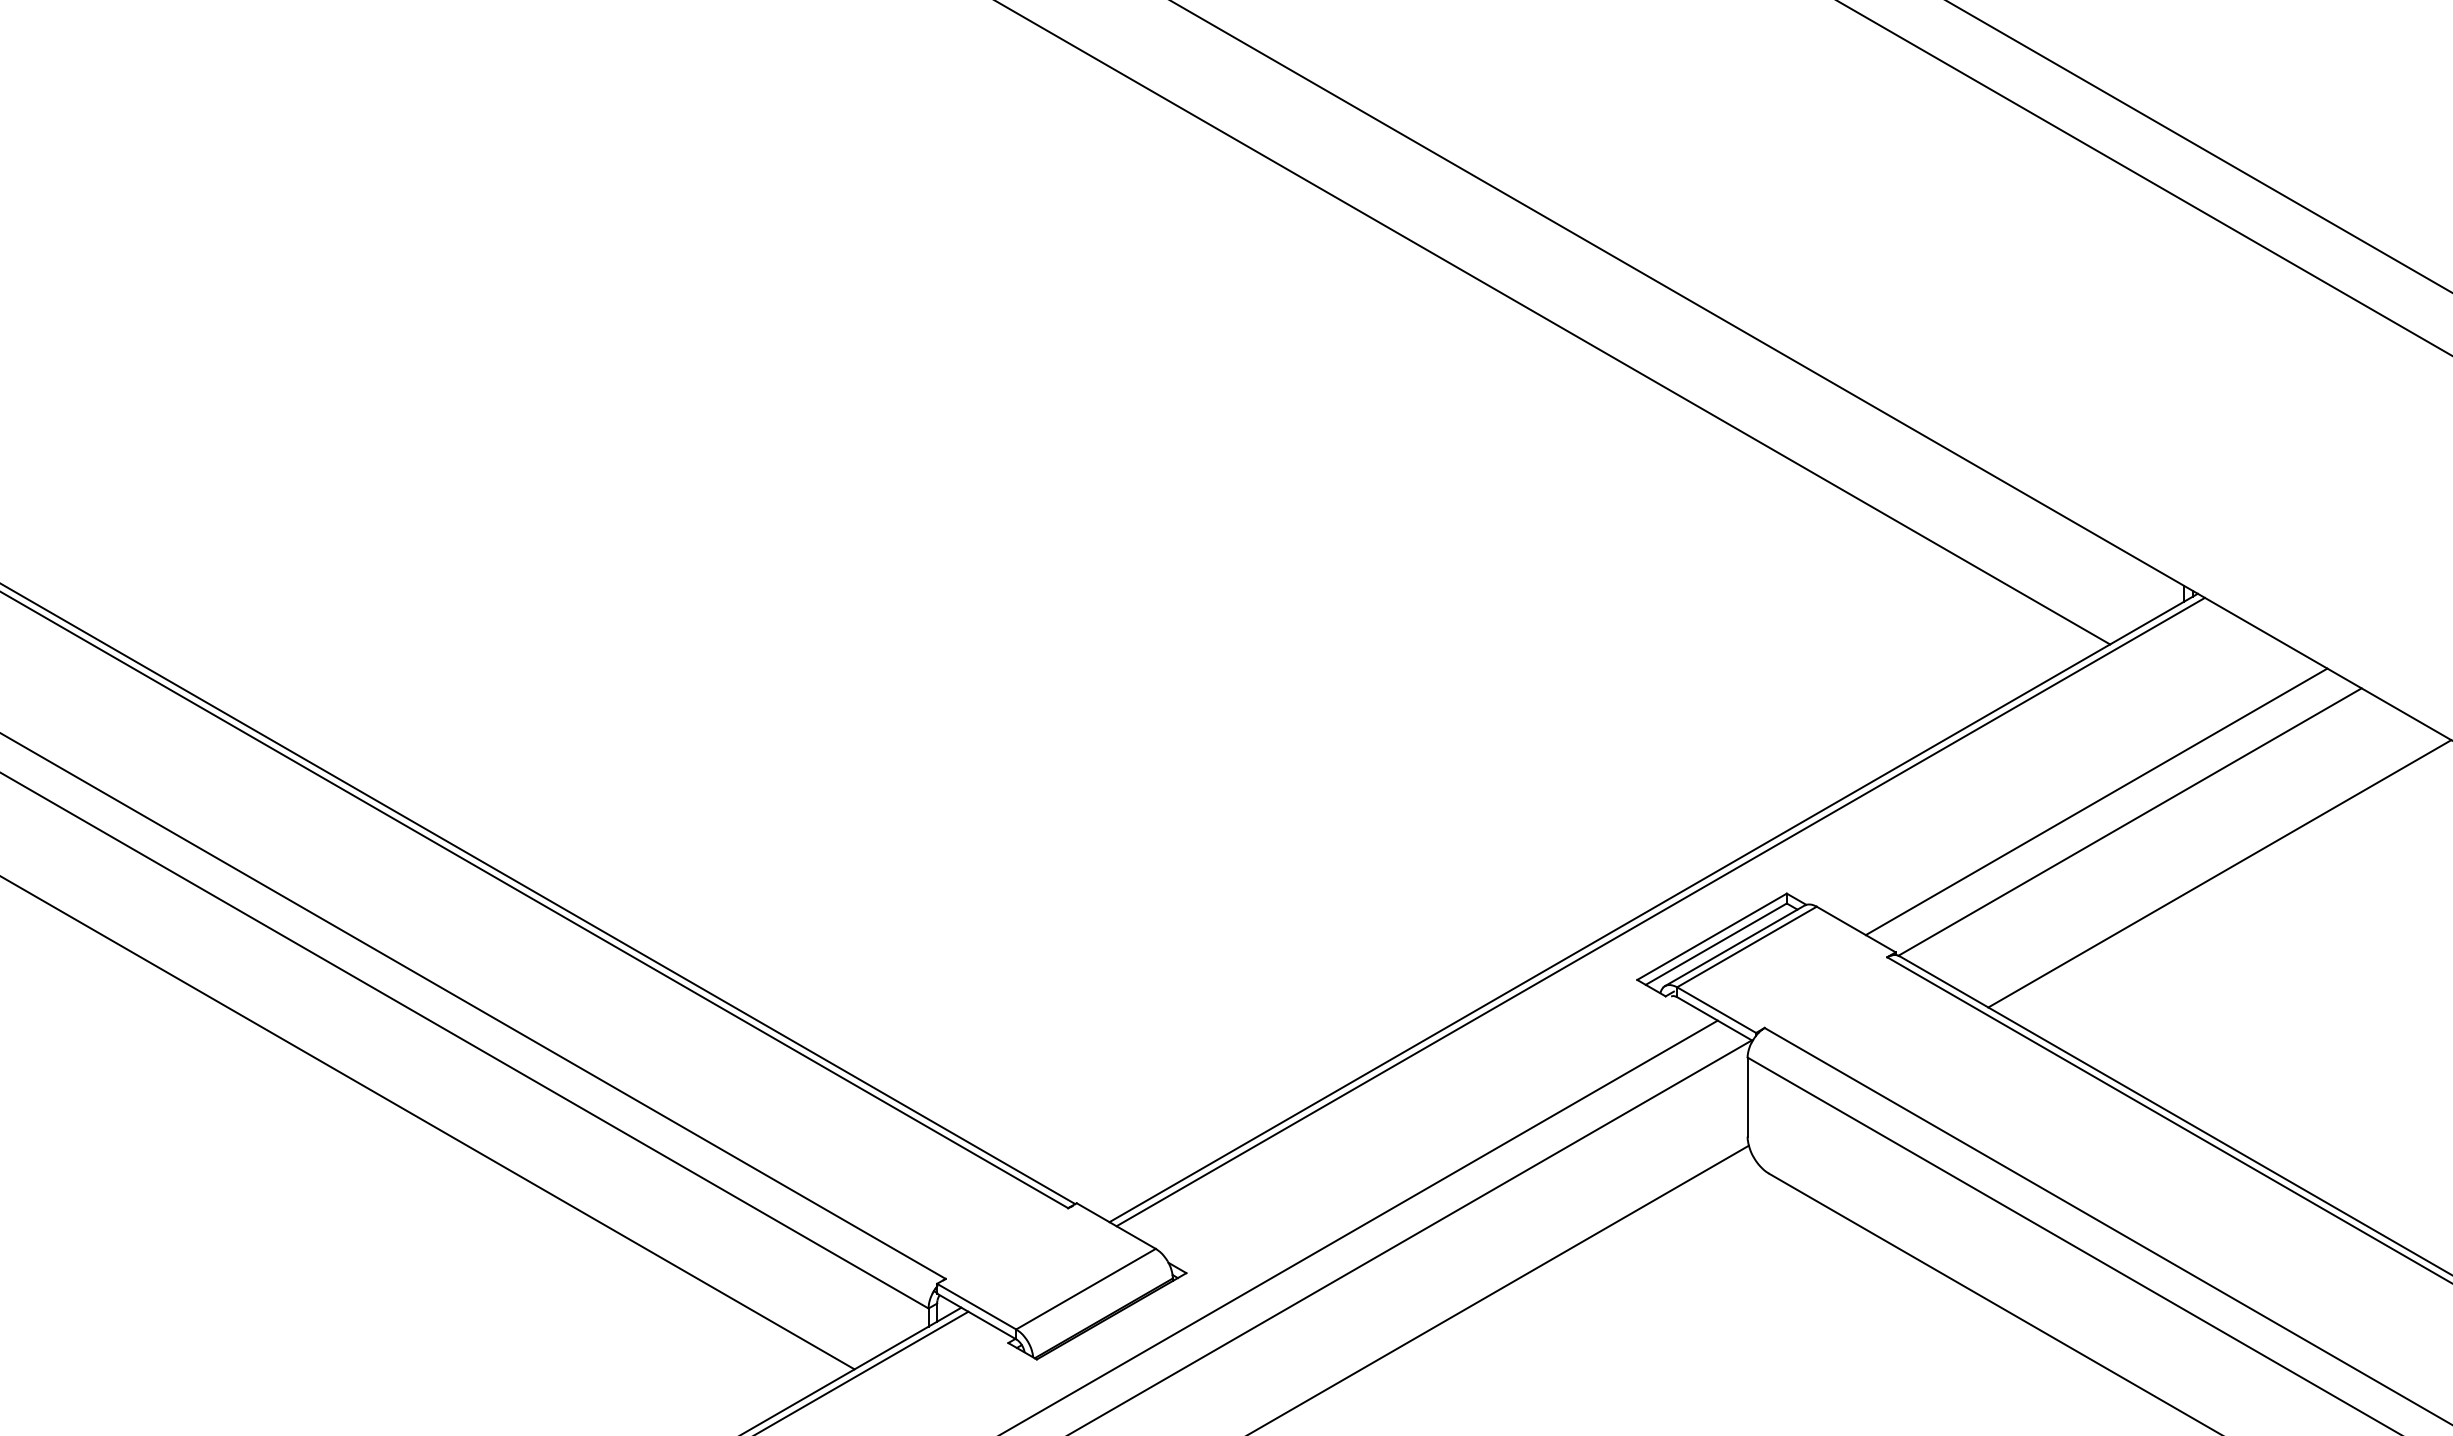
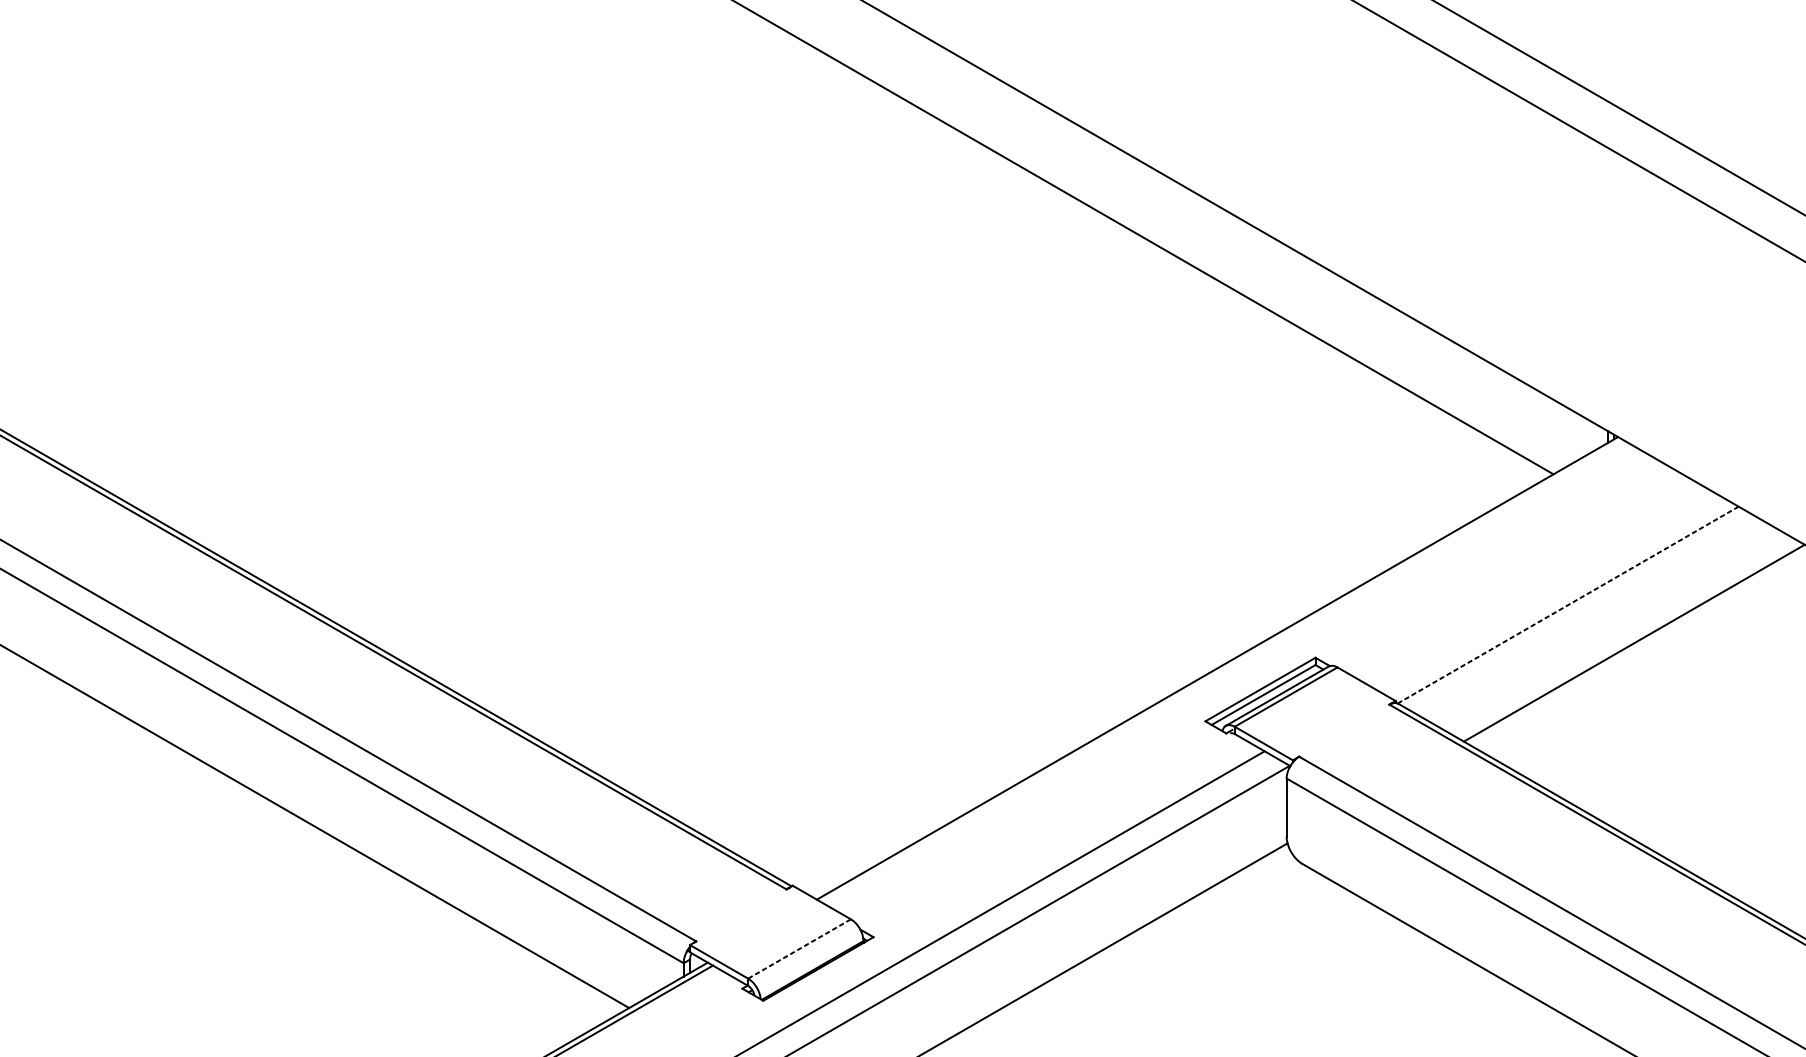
line: (2096, 801) -> (1543, 589), removed
line: (2129, 822) -> (1567, 605), solid -> dashed
line: (1660, 911) -> (1222, 670), removed
line: (1086, 1289) -> (799, 949), solid -> dashed

